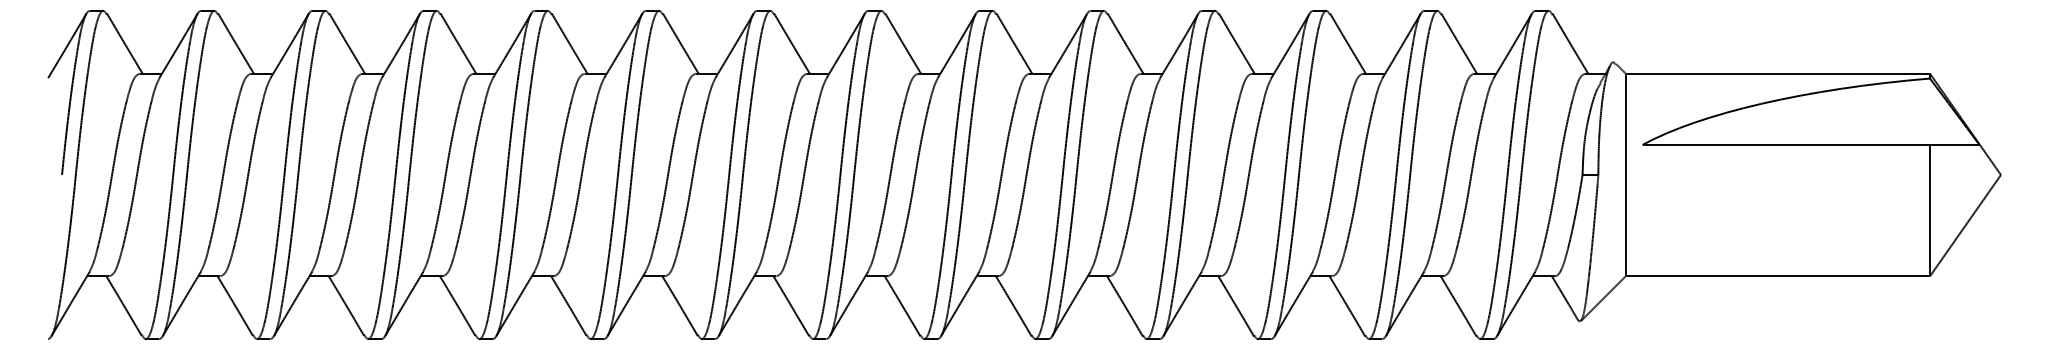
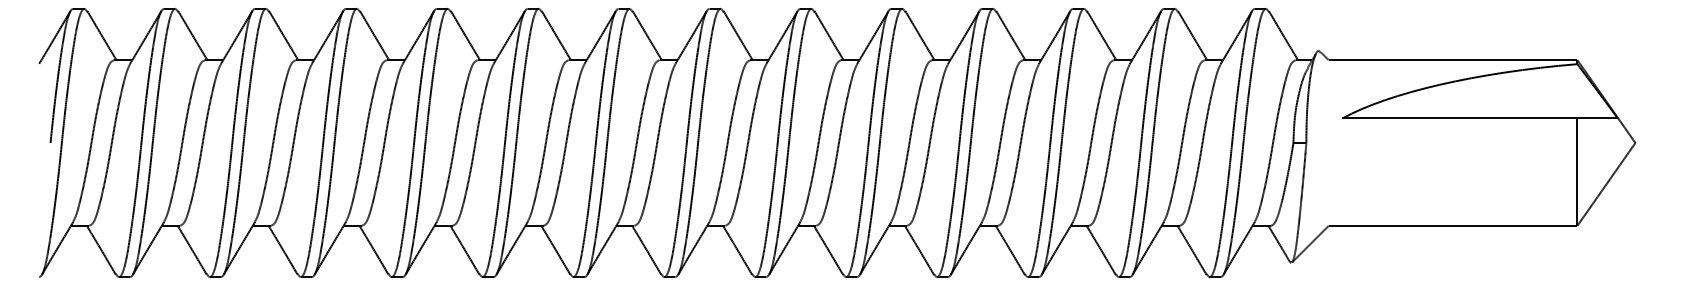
line: (1625, 174) -> (1328, 142), removed

